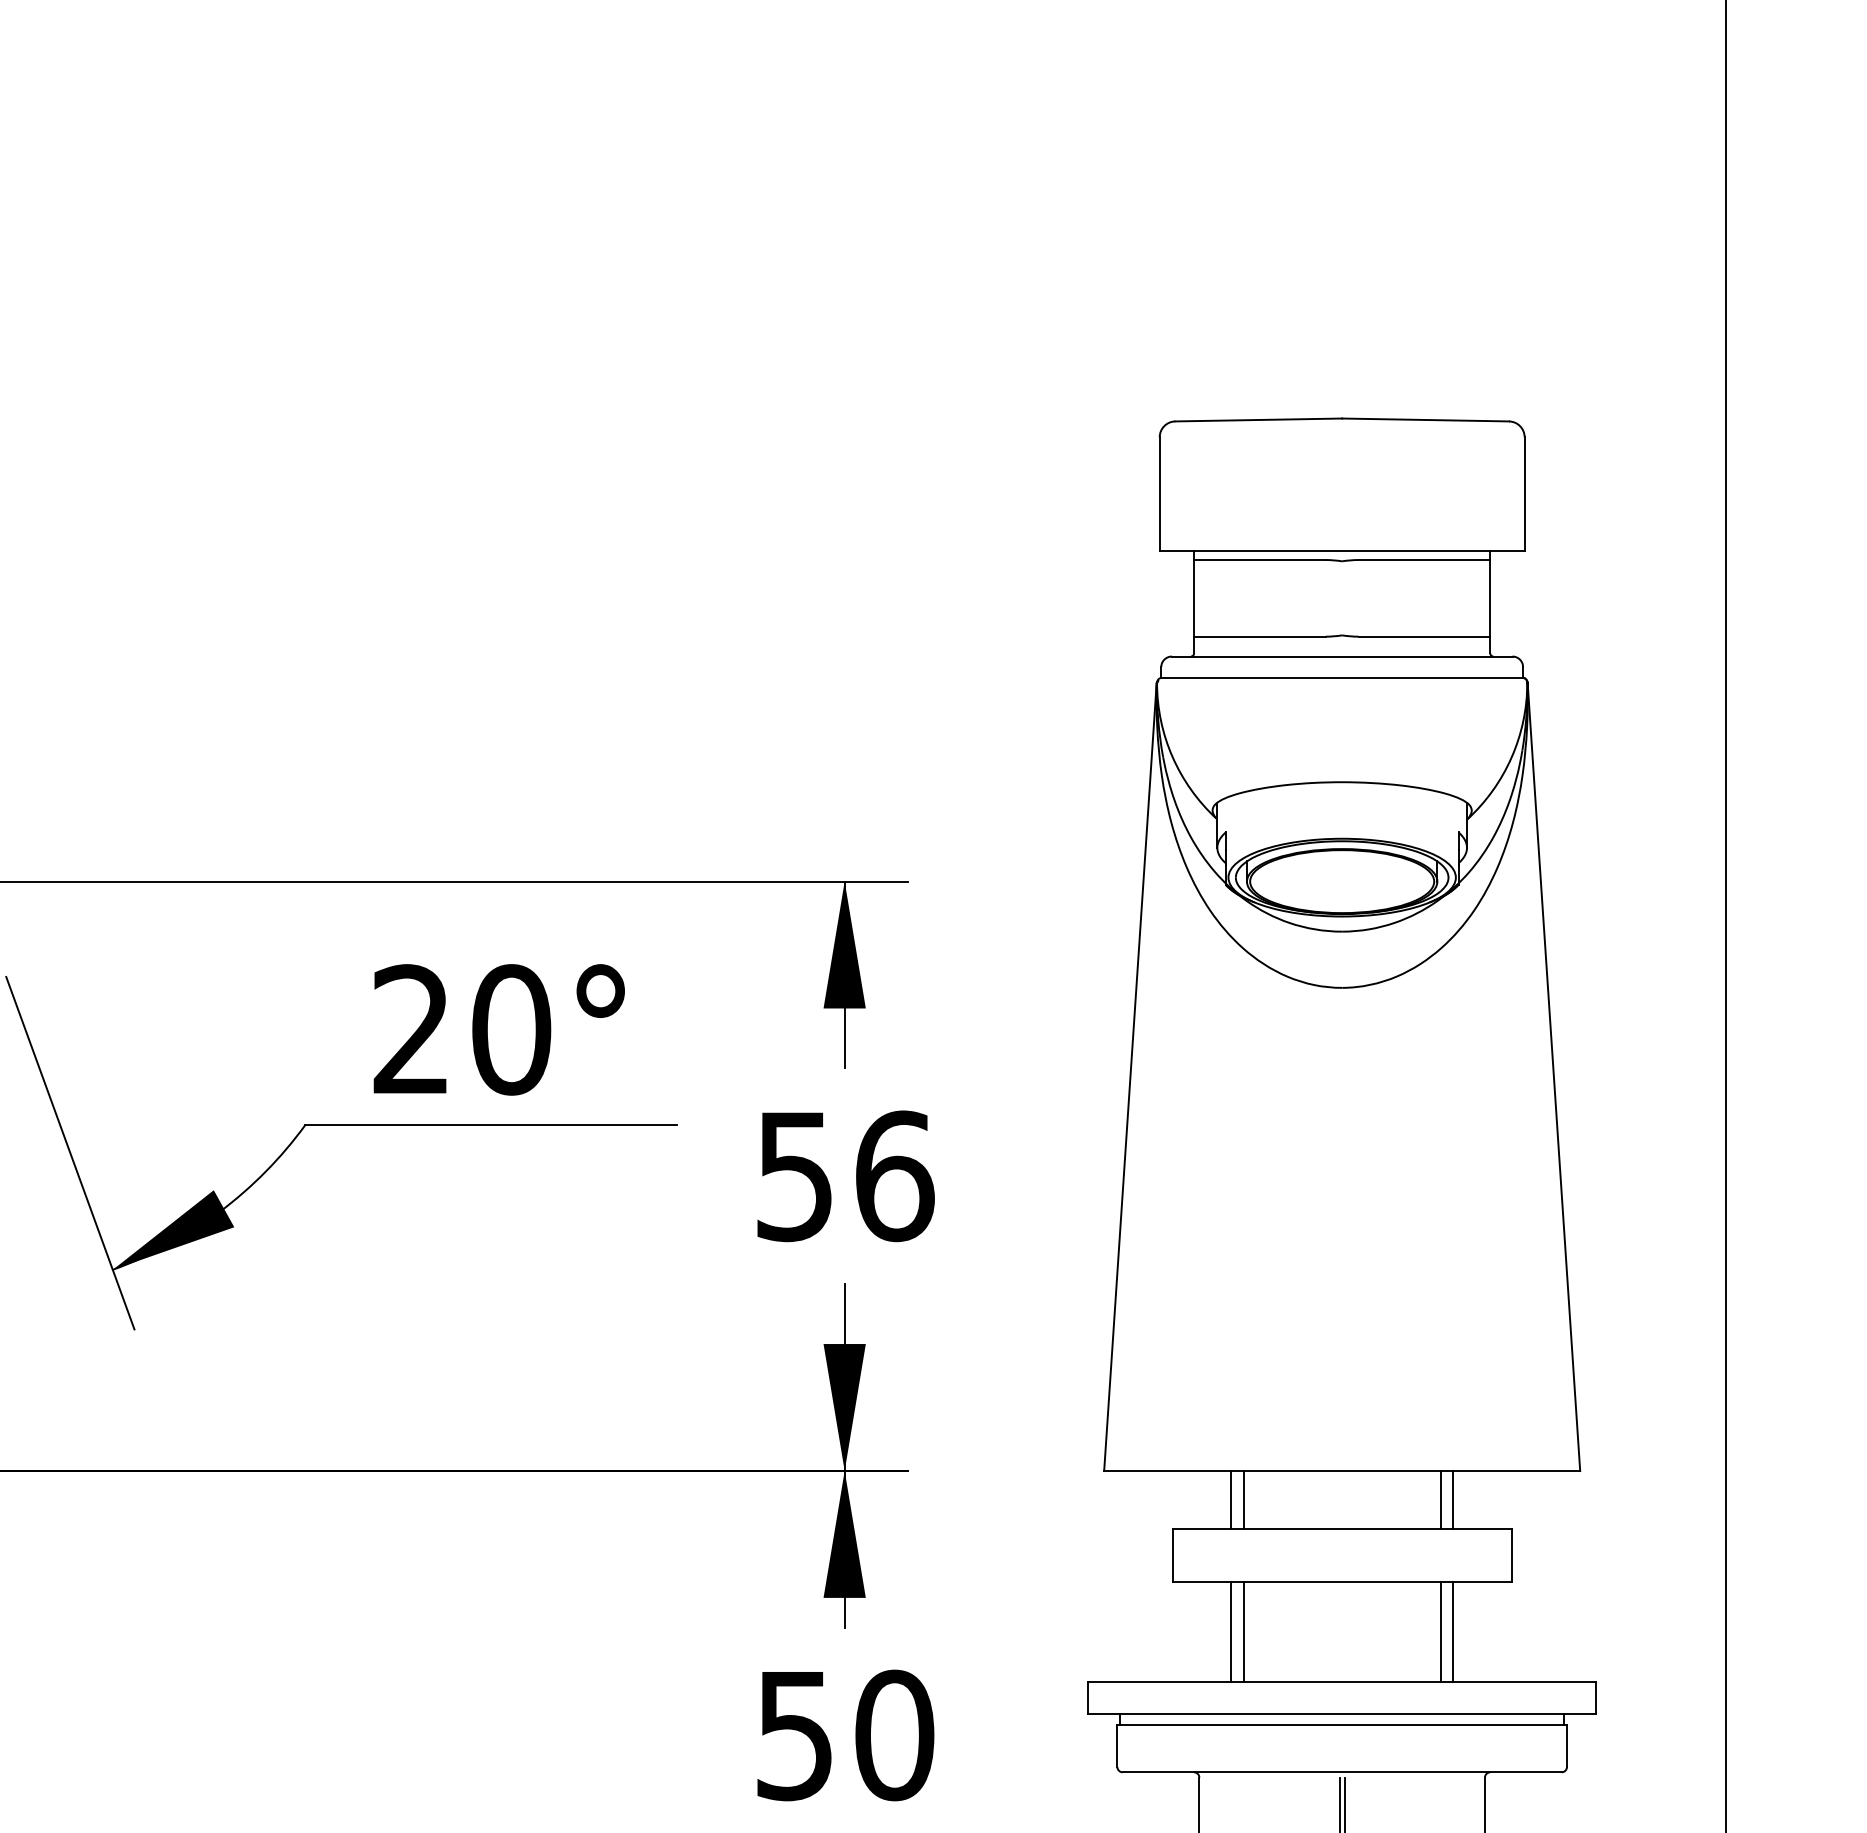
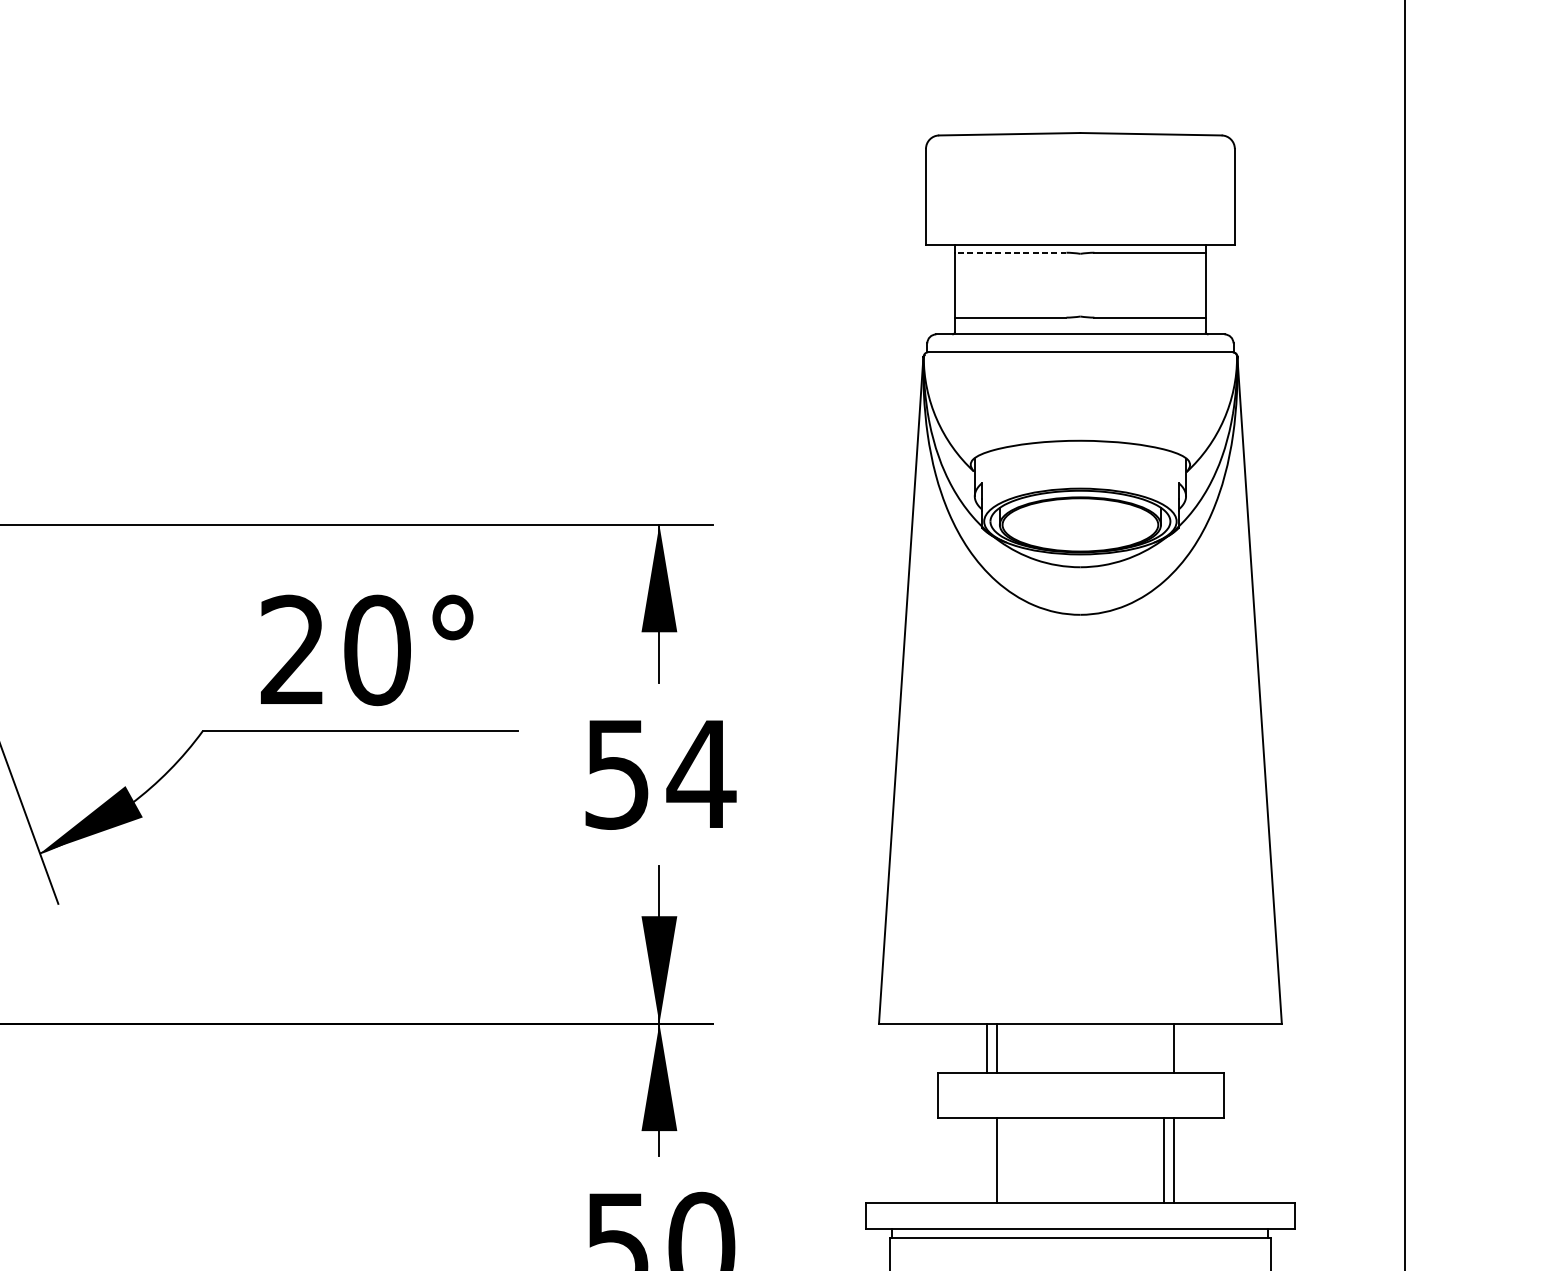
line: (1259, 560) -> (1010, 253), solid -> dashed
text: (893, 1176) -> (700, 774), 56 -> 54
line: (1440, 1500) -> (1163, 1048), removed
line: (1231, 1631) -> (986, 1159), removed

